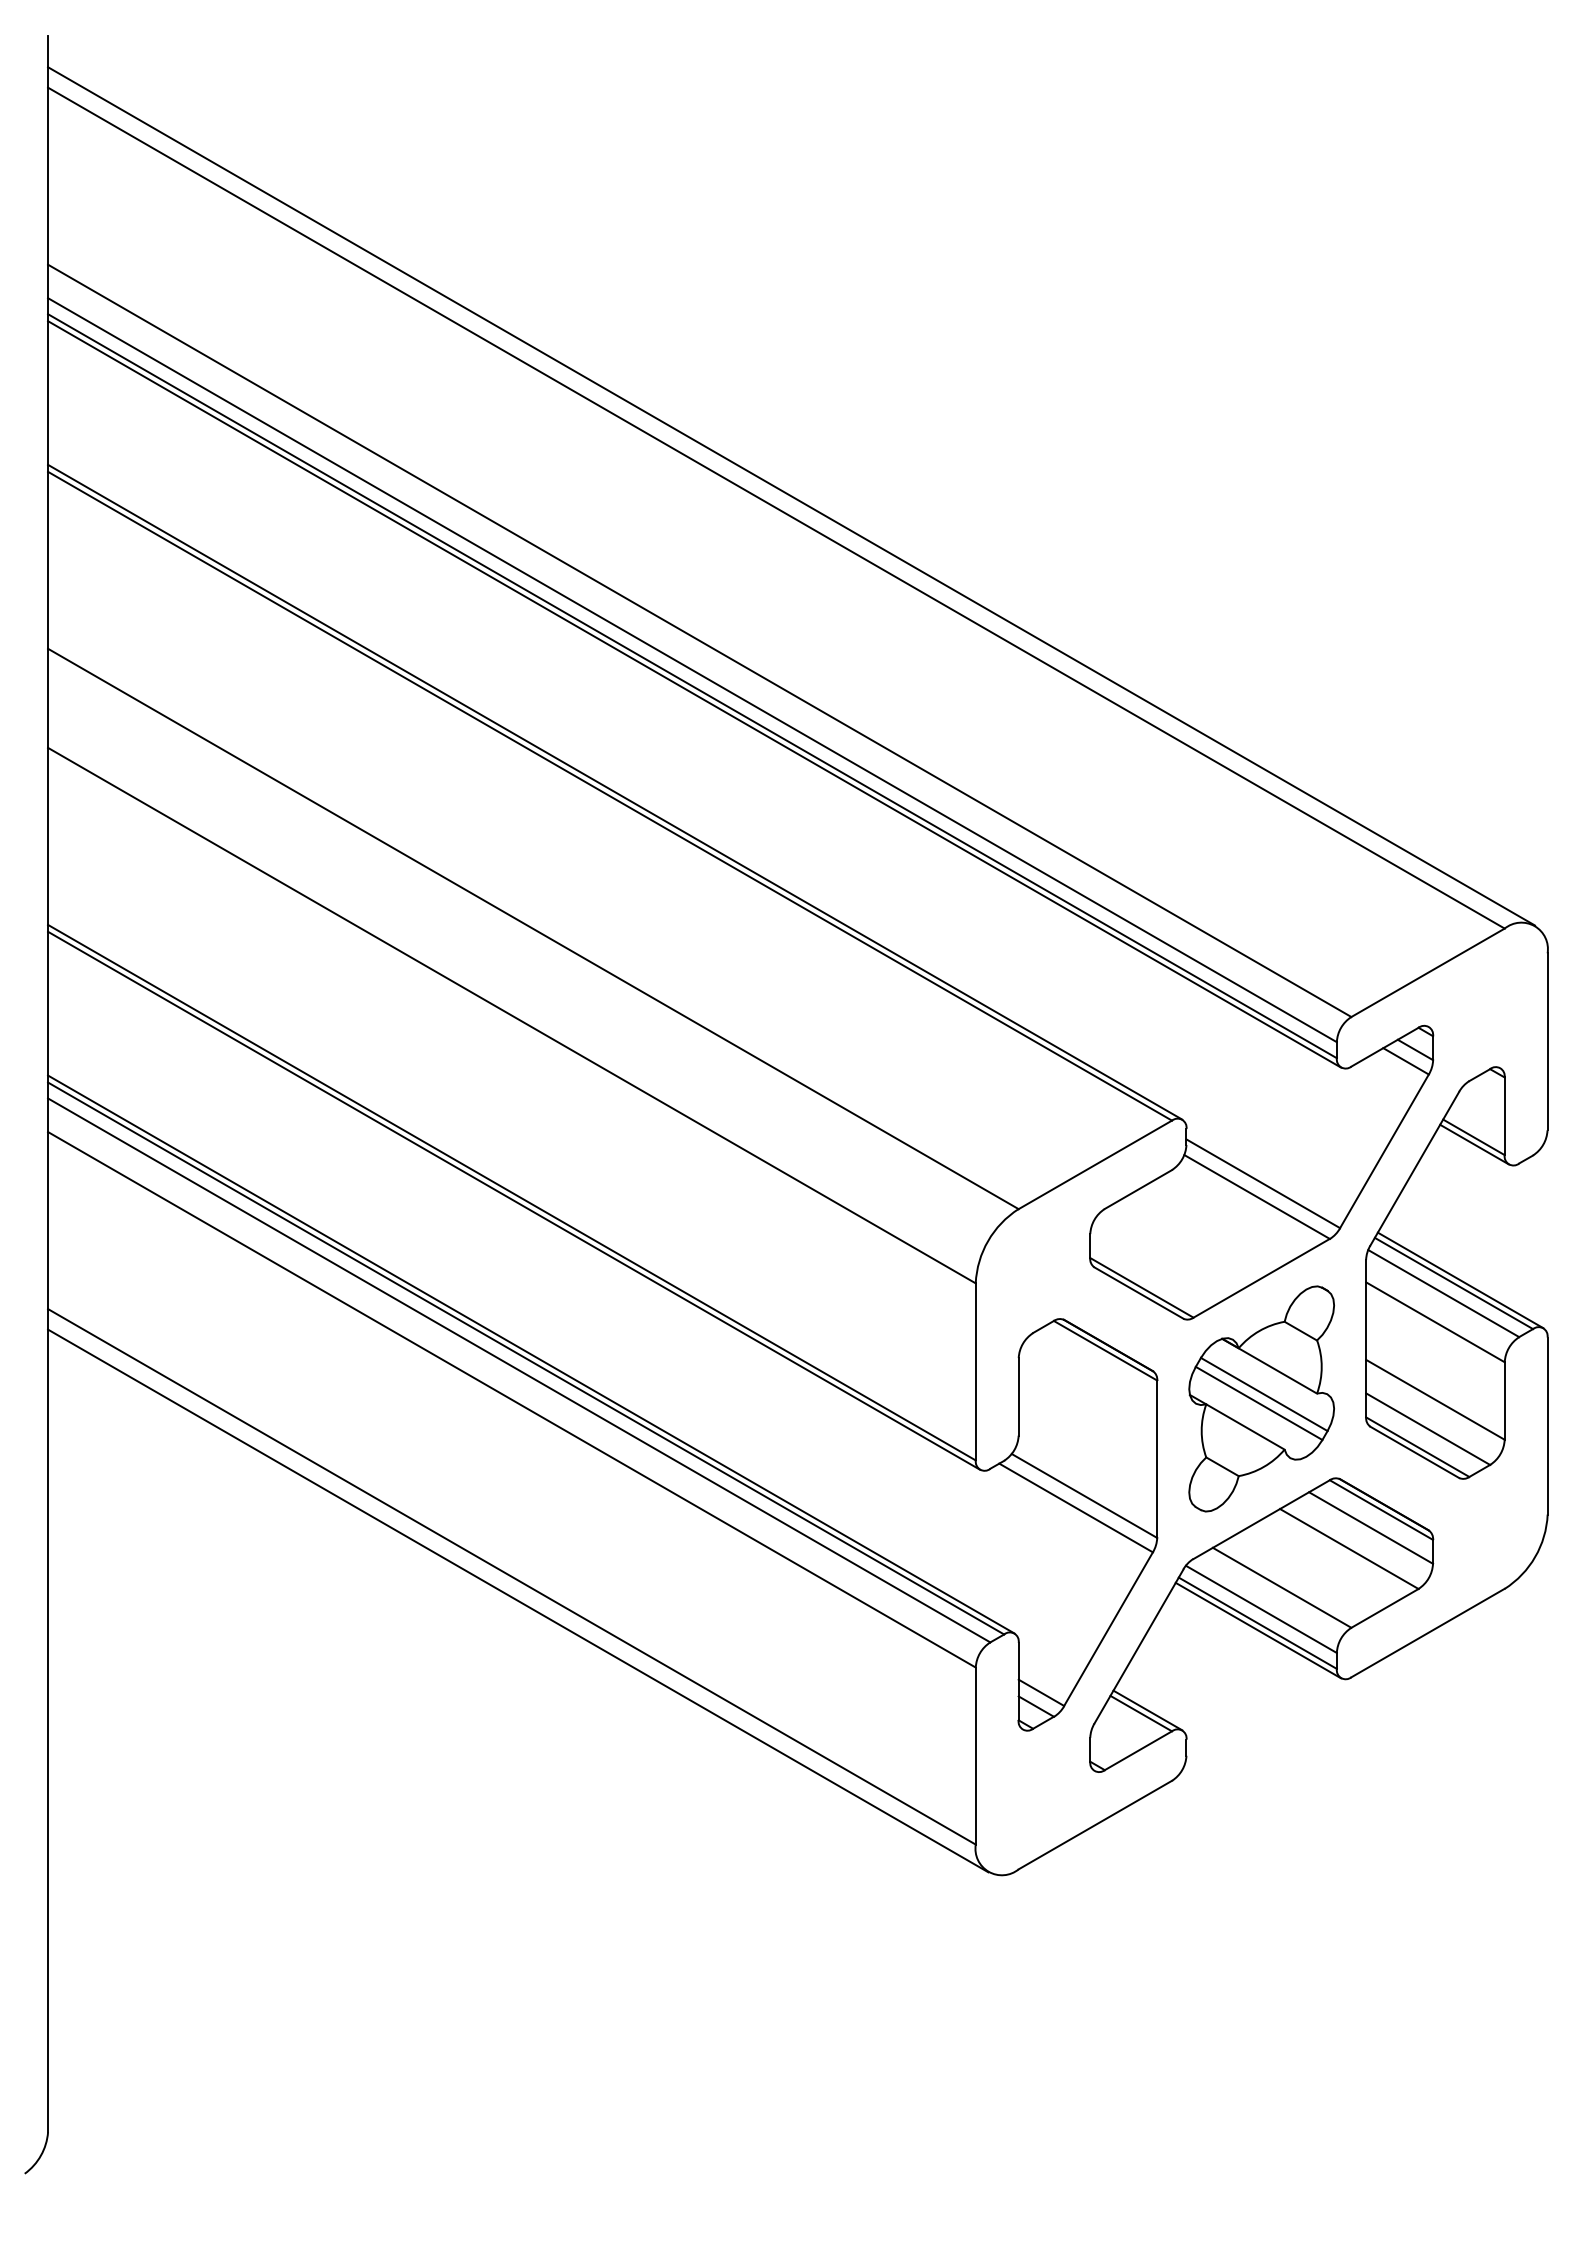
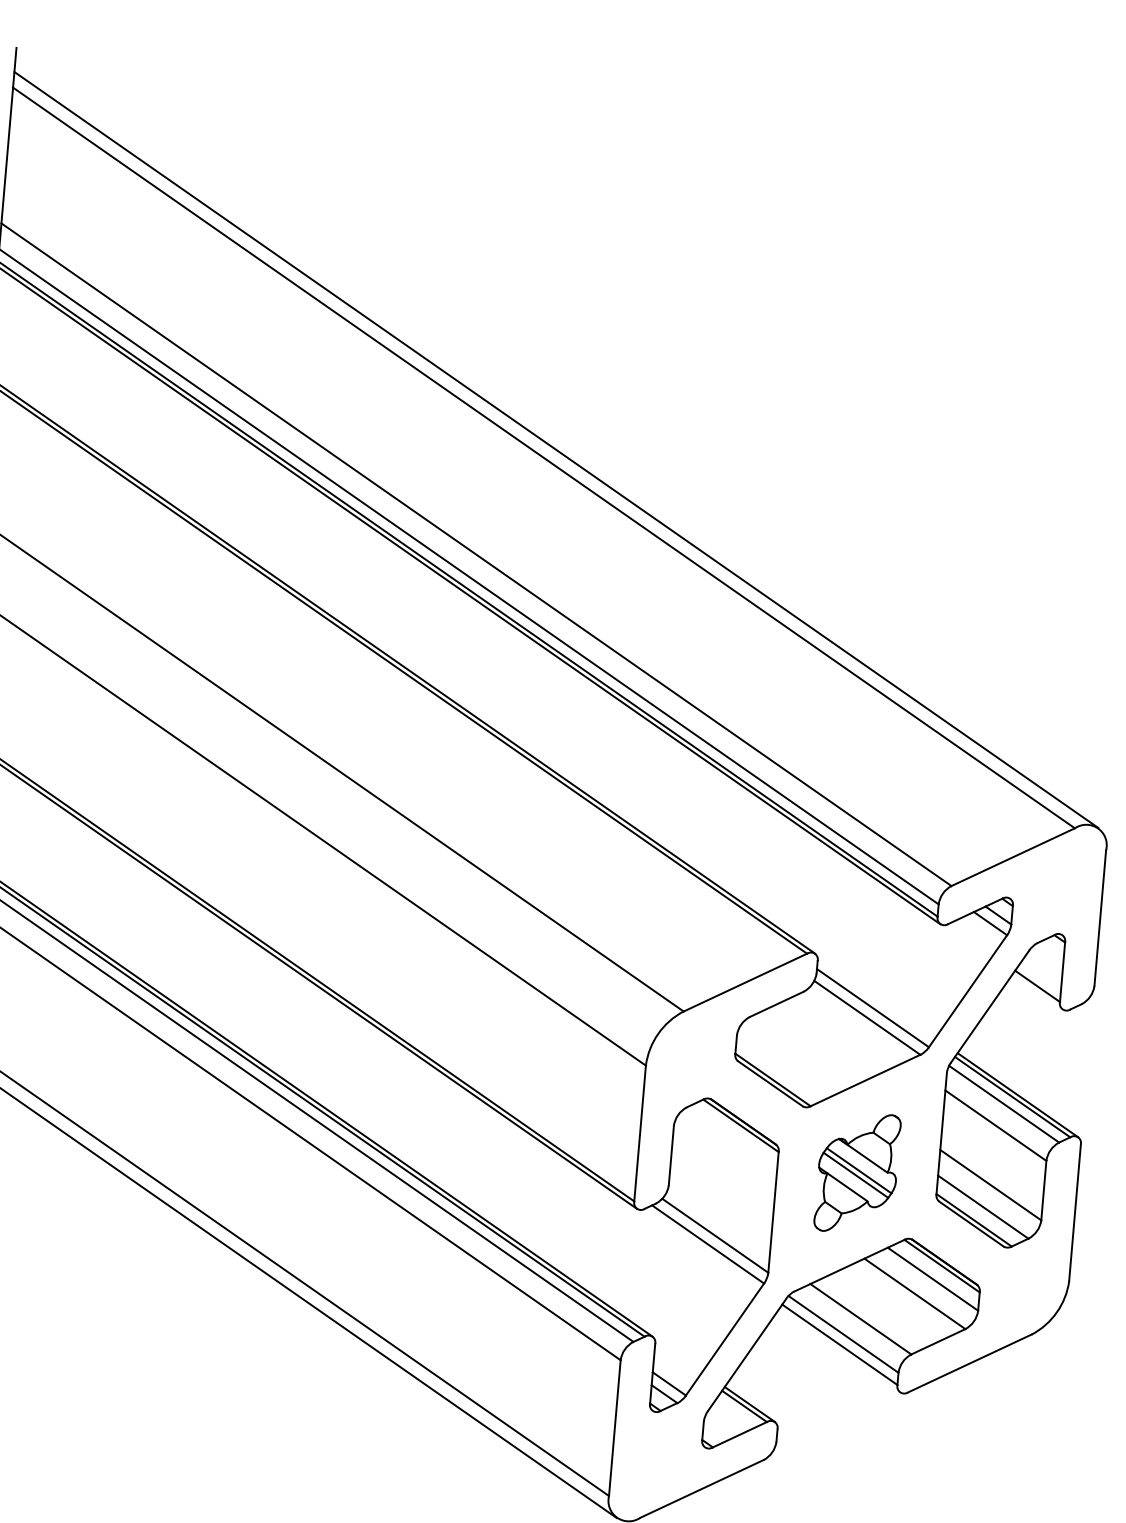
line: (1474, 1144) -> (1037, 991), removed
part: (1261, 1398) -> (857, 1172), size x0.7
line: (1258, 1630) -> (839, 1350), removed

